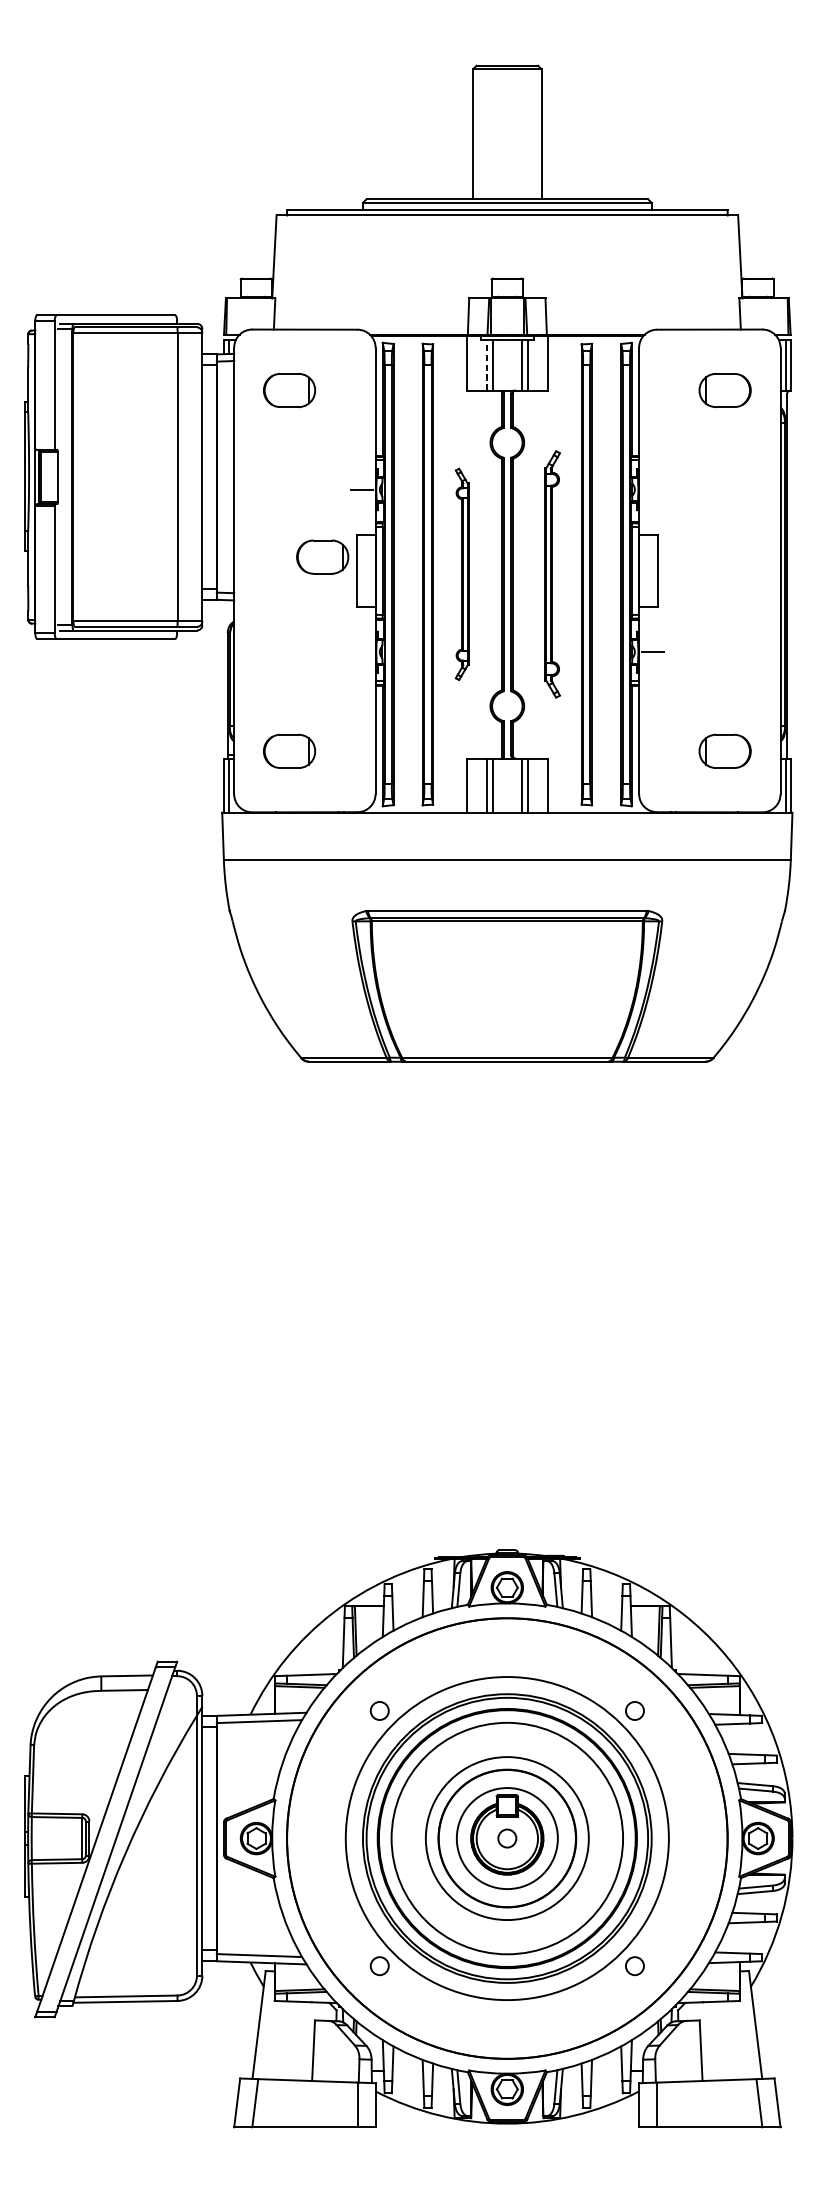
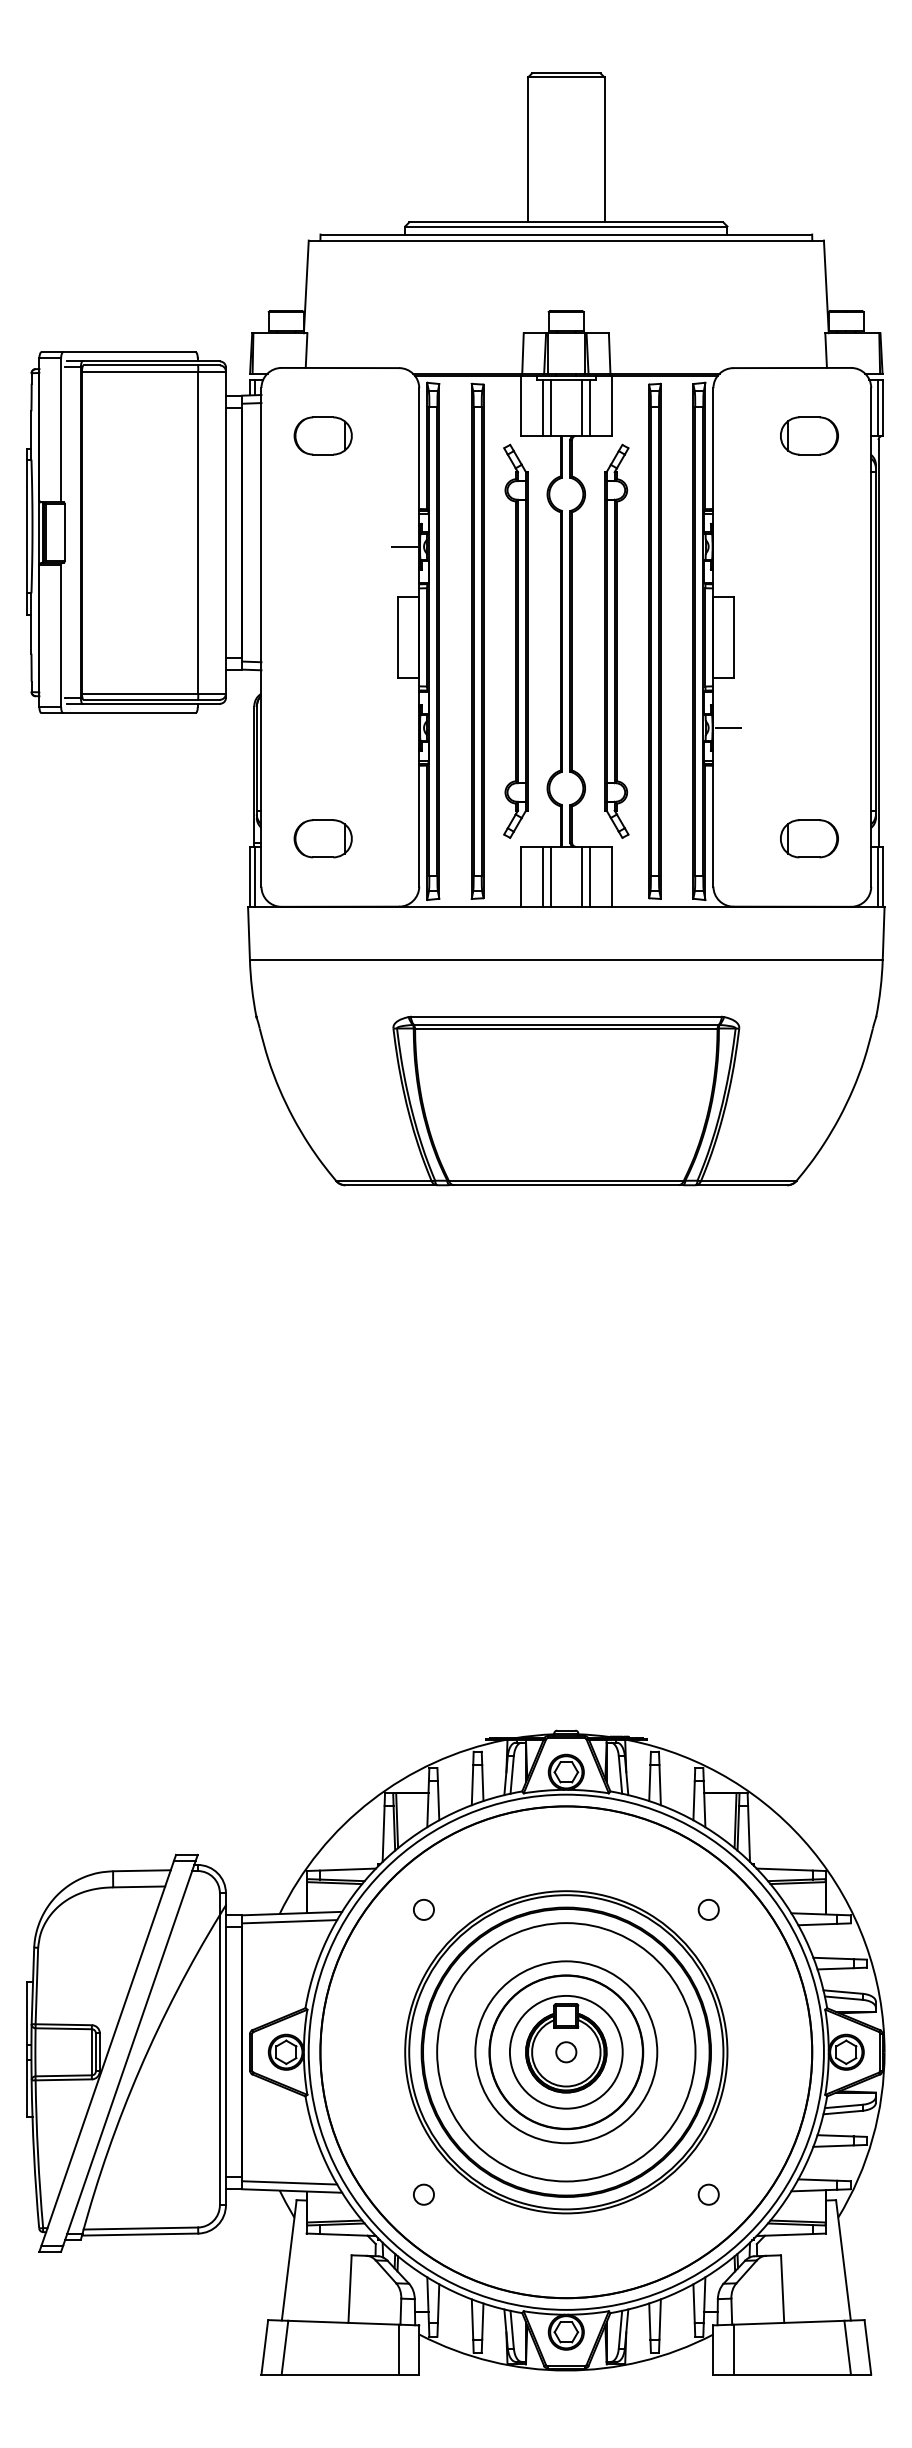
line: (486, 364) -> (543, 407), dashed -> solid
part: (322, 556) -> (359, 621), removed
part: (461, 573) -> (515, 640), size x1.67
part: (552, 573) -> (616, 640), size x1.43
circle: (506, 1837) -> (565, 2051), size x1.43

